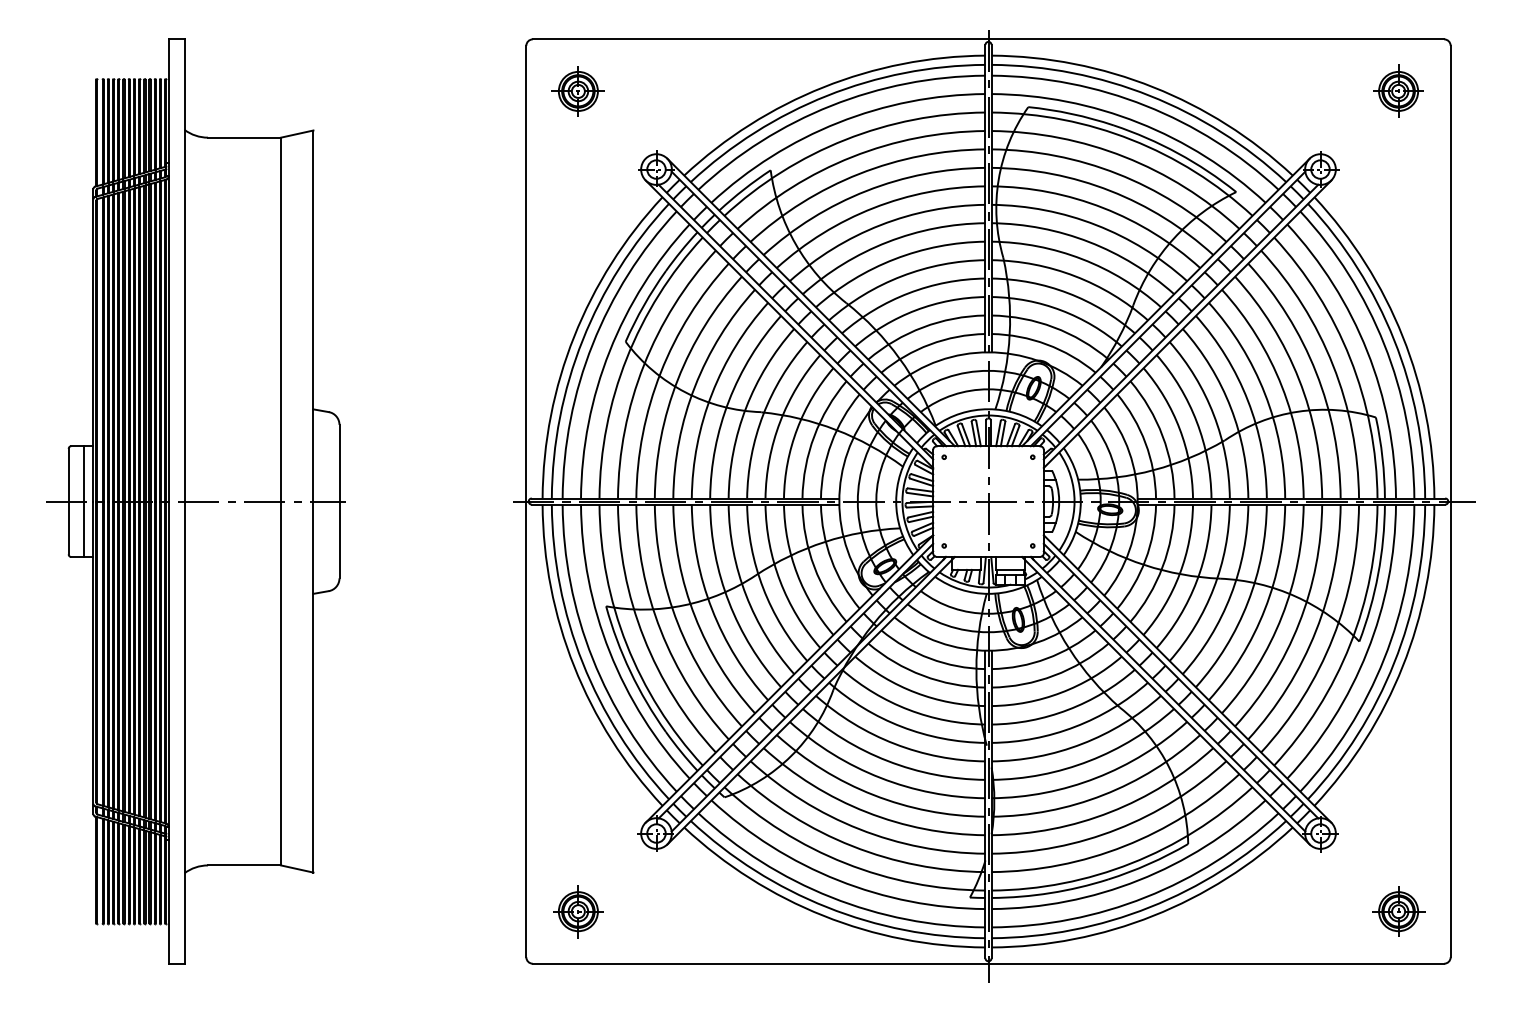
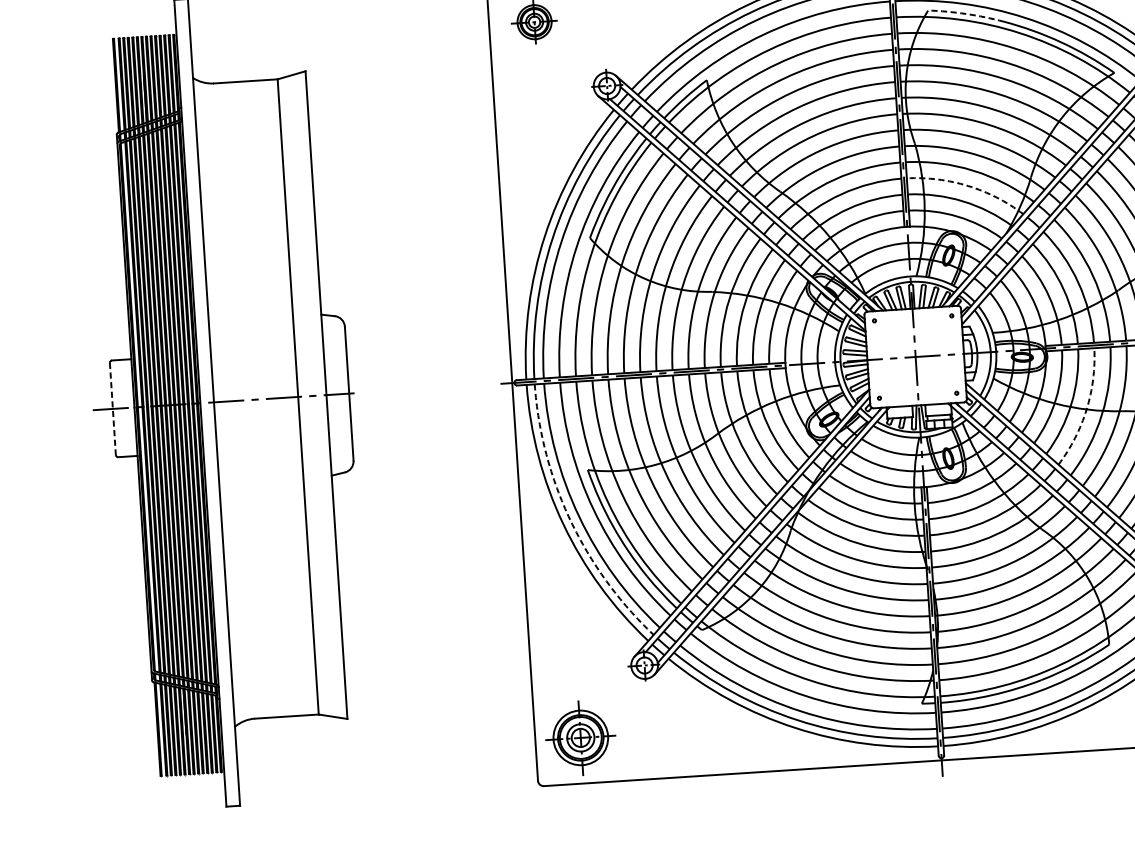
arc: (1071, 113) -> (966, 13), solid -> dashed
arc: (1061, 310) -> (968, 186), solid -> dashed
line: (68, 501) -> (112, 408), solid -> dashed
line: (84, 501) -> (126, 407), removed
arc: (1179, 574) -> (1086, 409), solid -> dashed
arc: (582, 662) -> (570, 520), solid -> dashed
part: (578, 911) -> (580, 737), size x1.6

